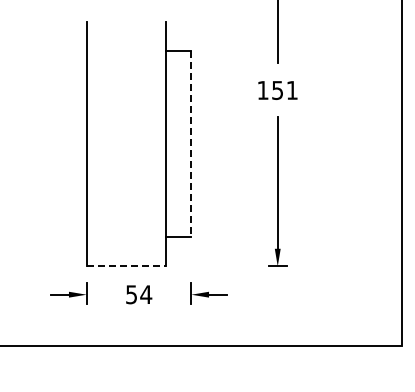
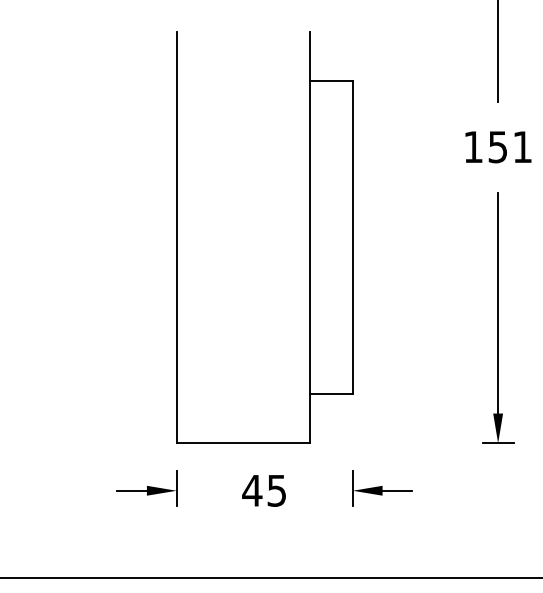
line: (191, 144) -> (353, 238), dashed -> solid
line: (126, 266) -> (243, 443), dashed -> solid
text: (138, 294) -> (263, 490), 54 -> 45

